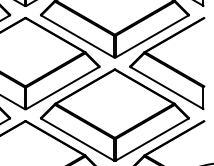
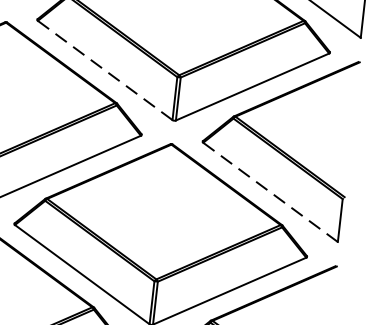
line: (78, 36) -> (106, 70), solid -> dashed
line: (167, 88) -> (271, 193), solid -> dashed

